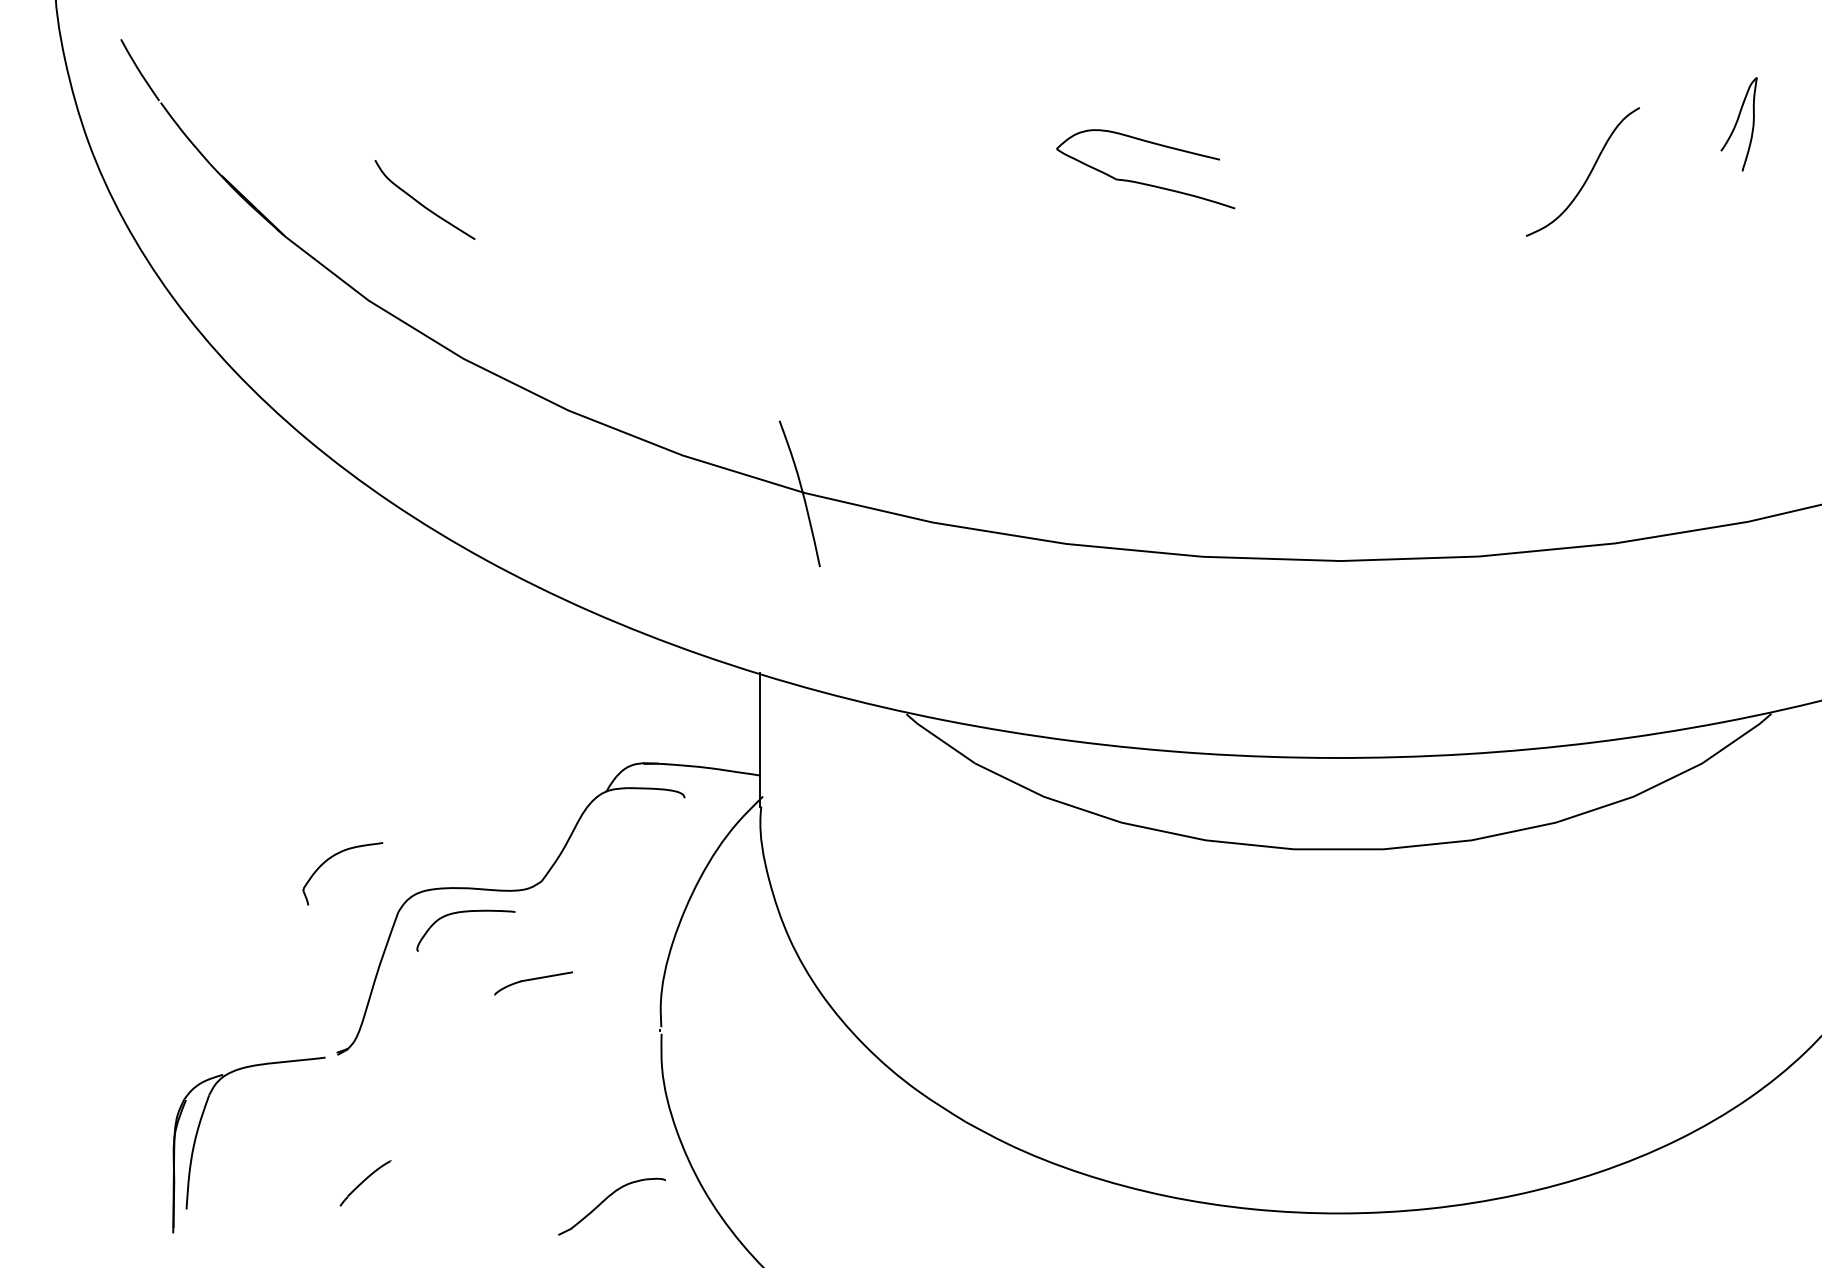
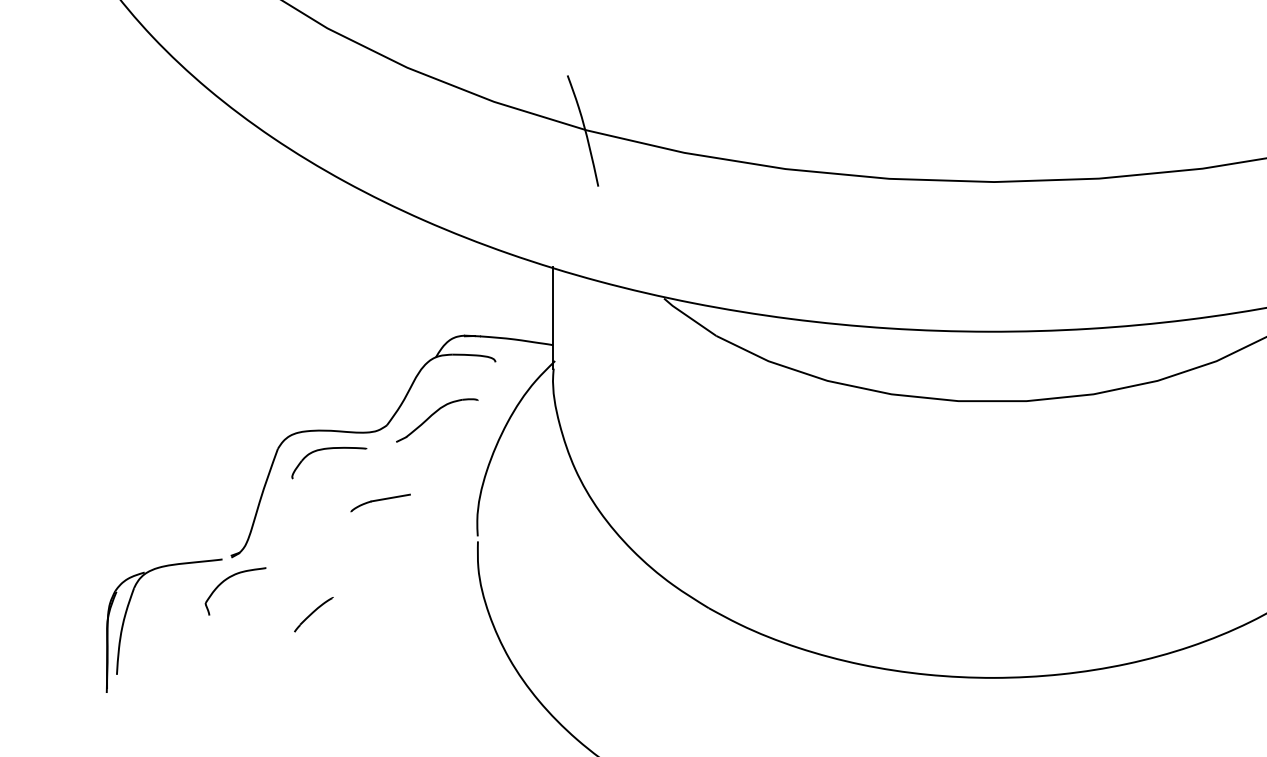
part: (331, 858) -> (227, 579), moved
part: (365, 1183) -> (313, 614), moved
part: (605, 1200) -> (432, 415), moved

